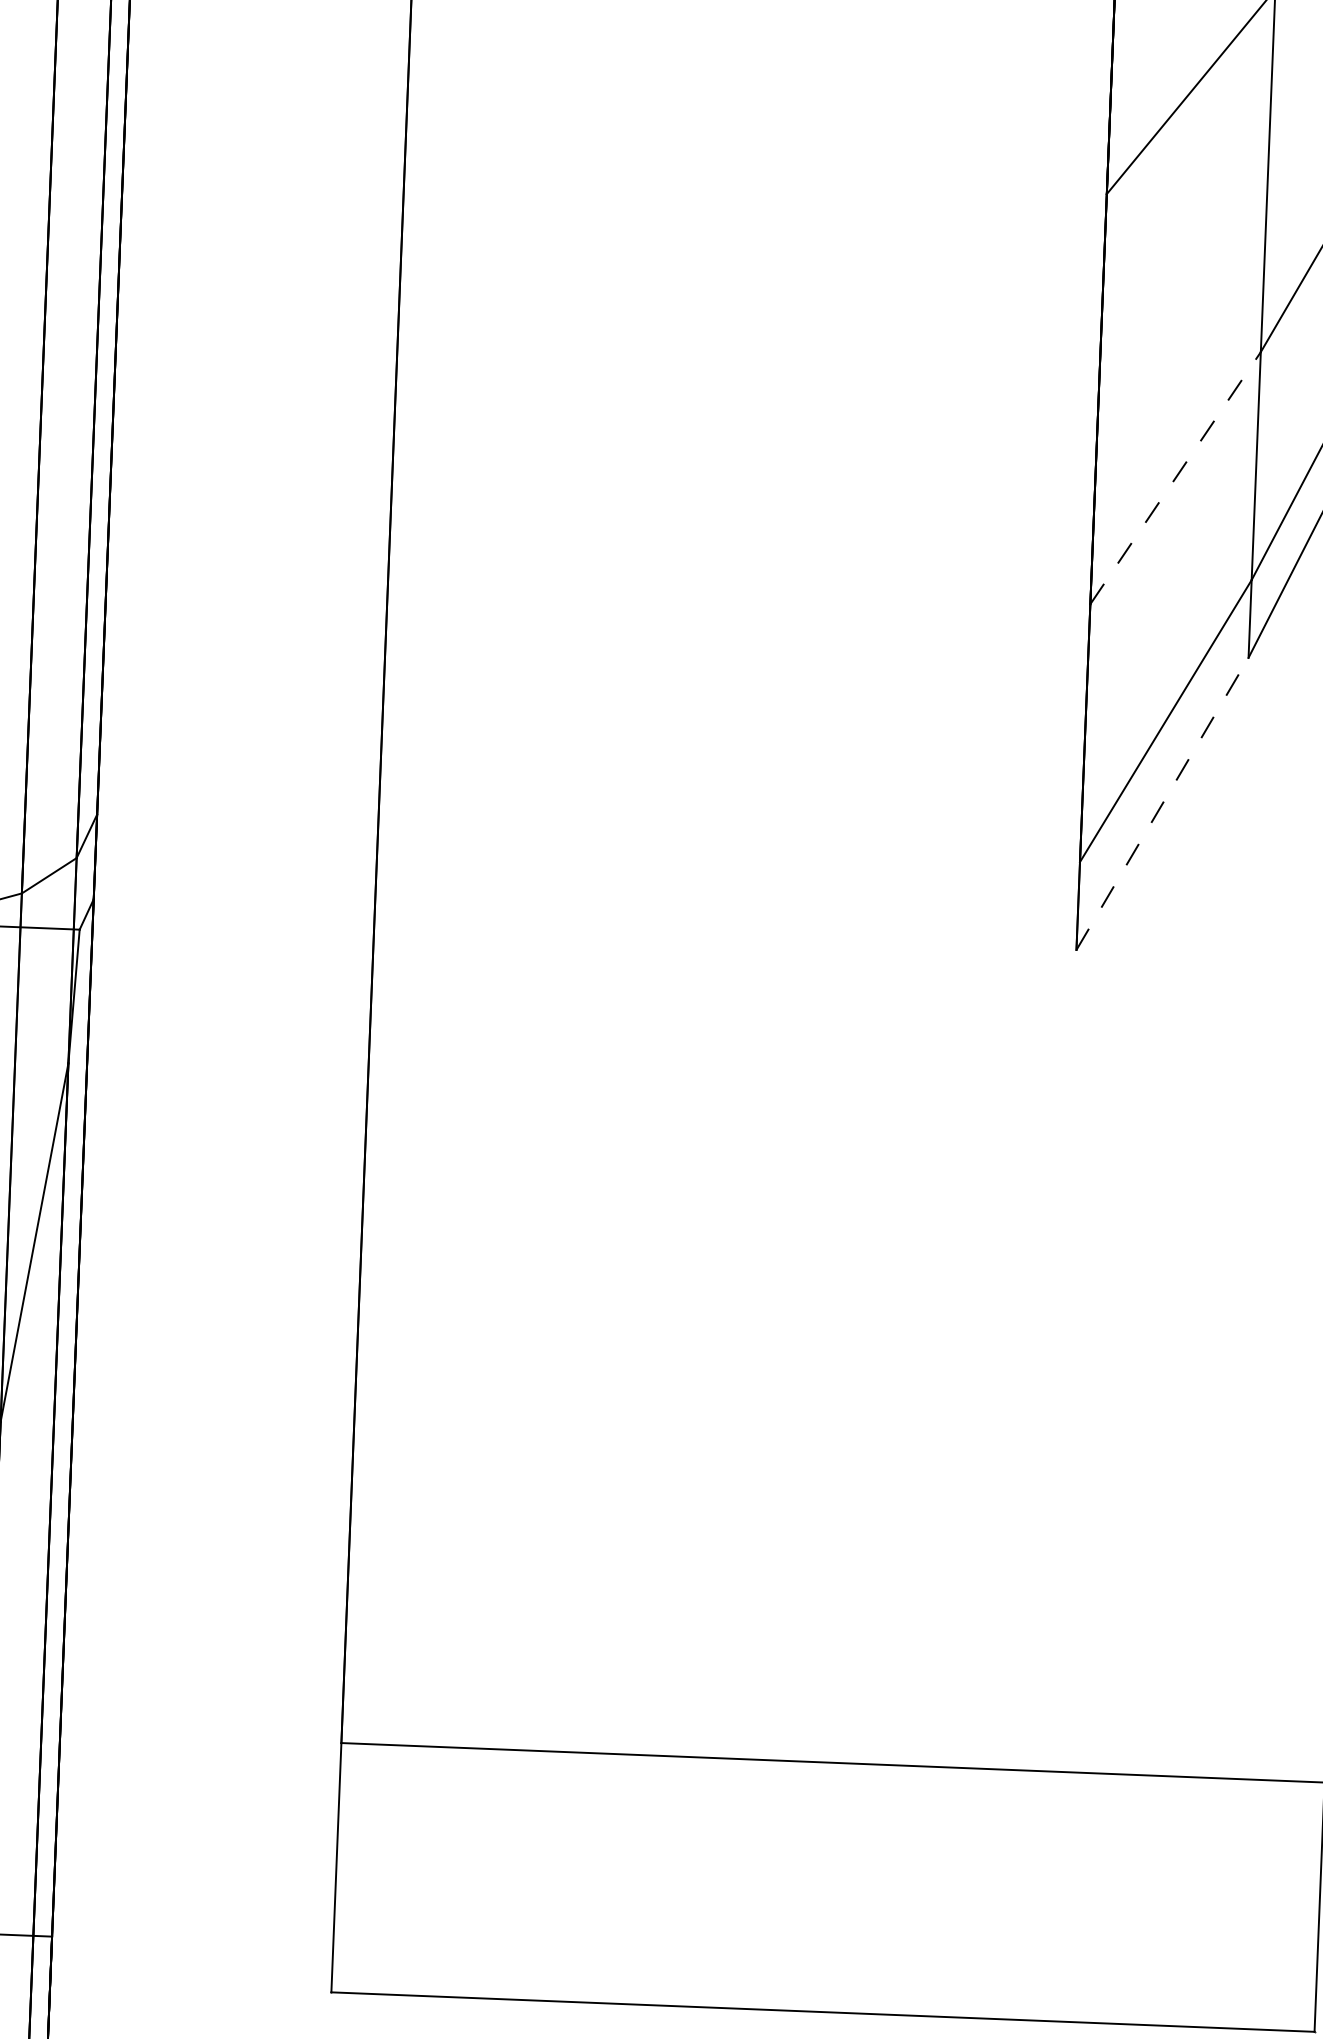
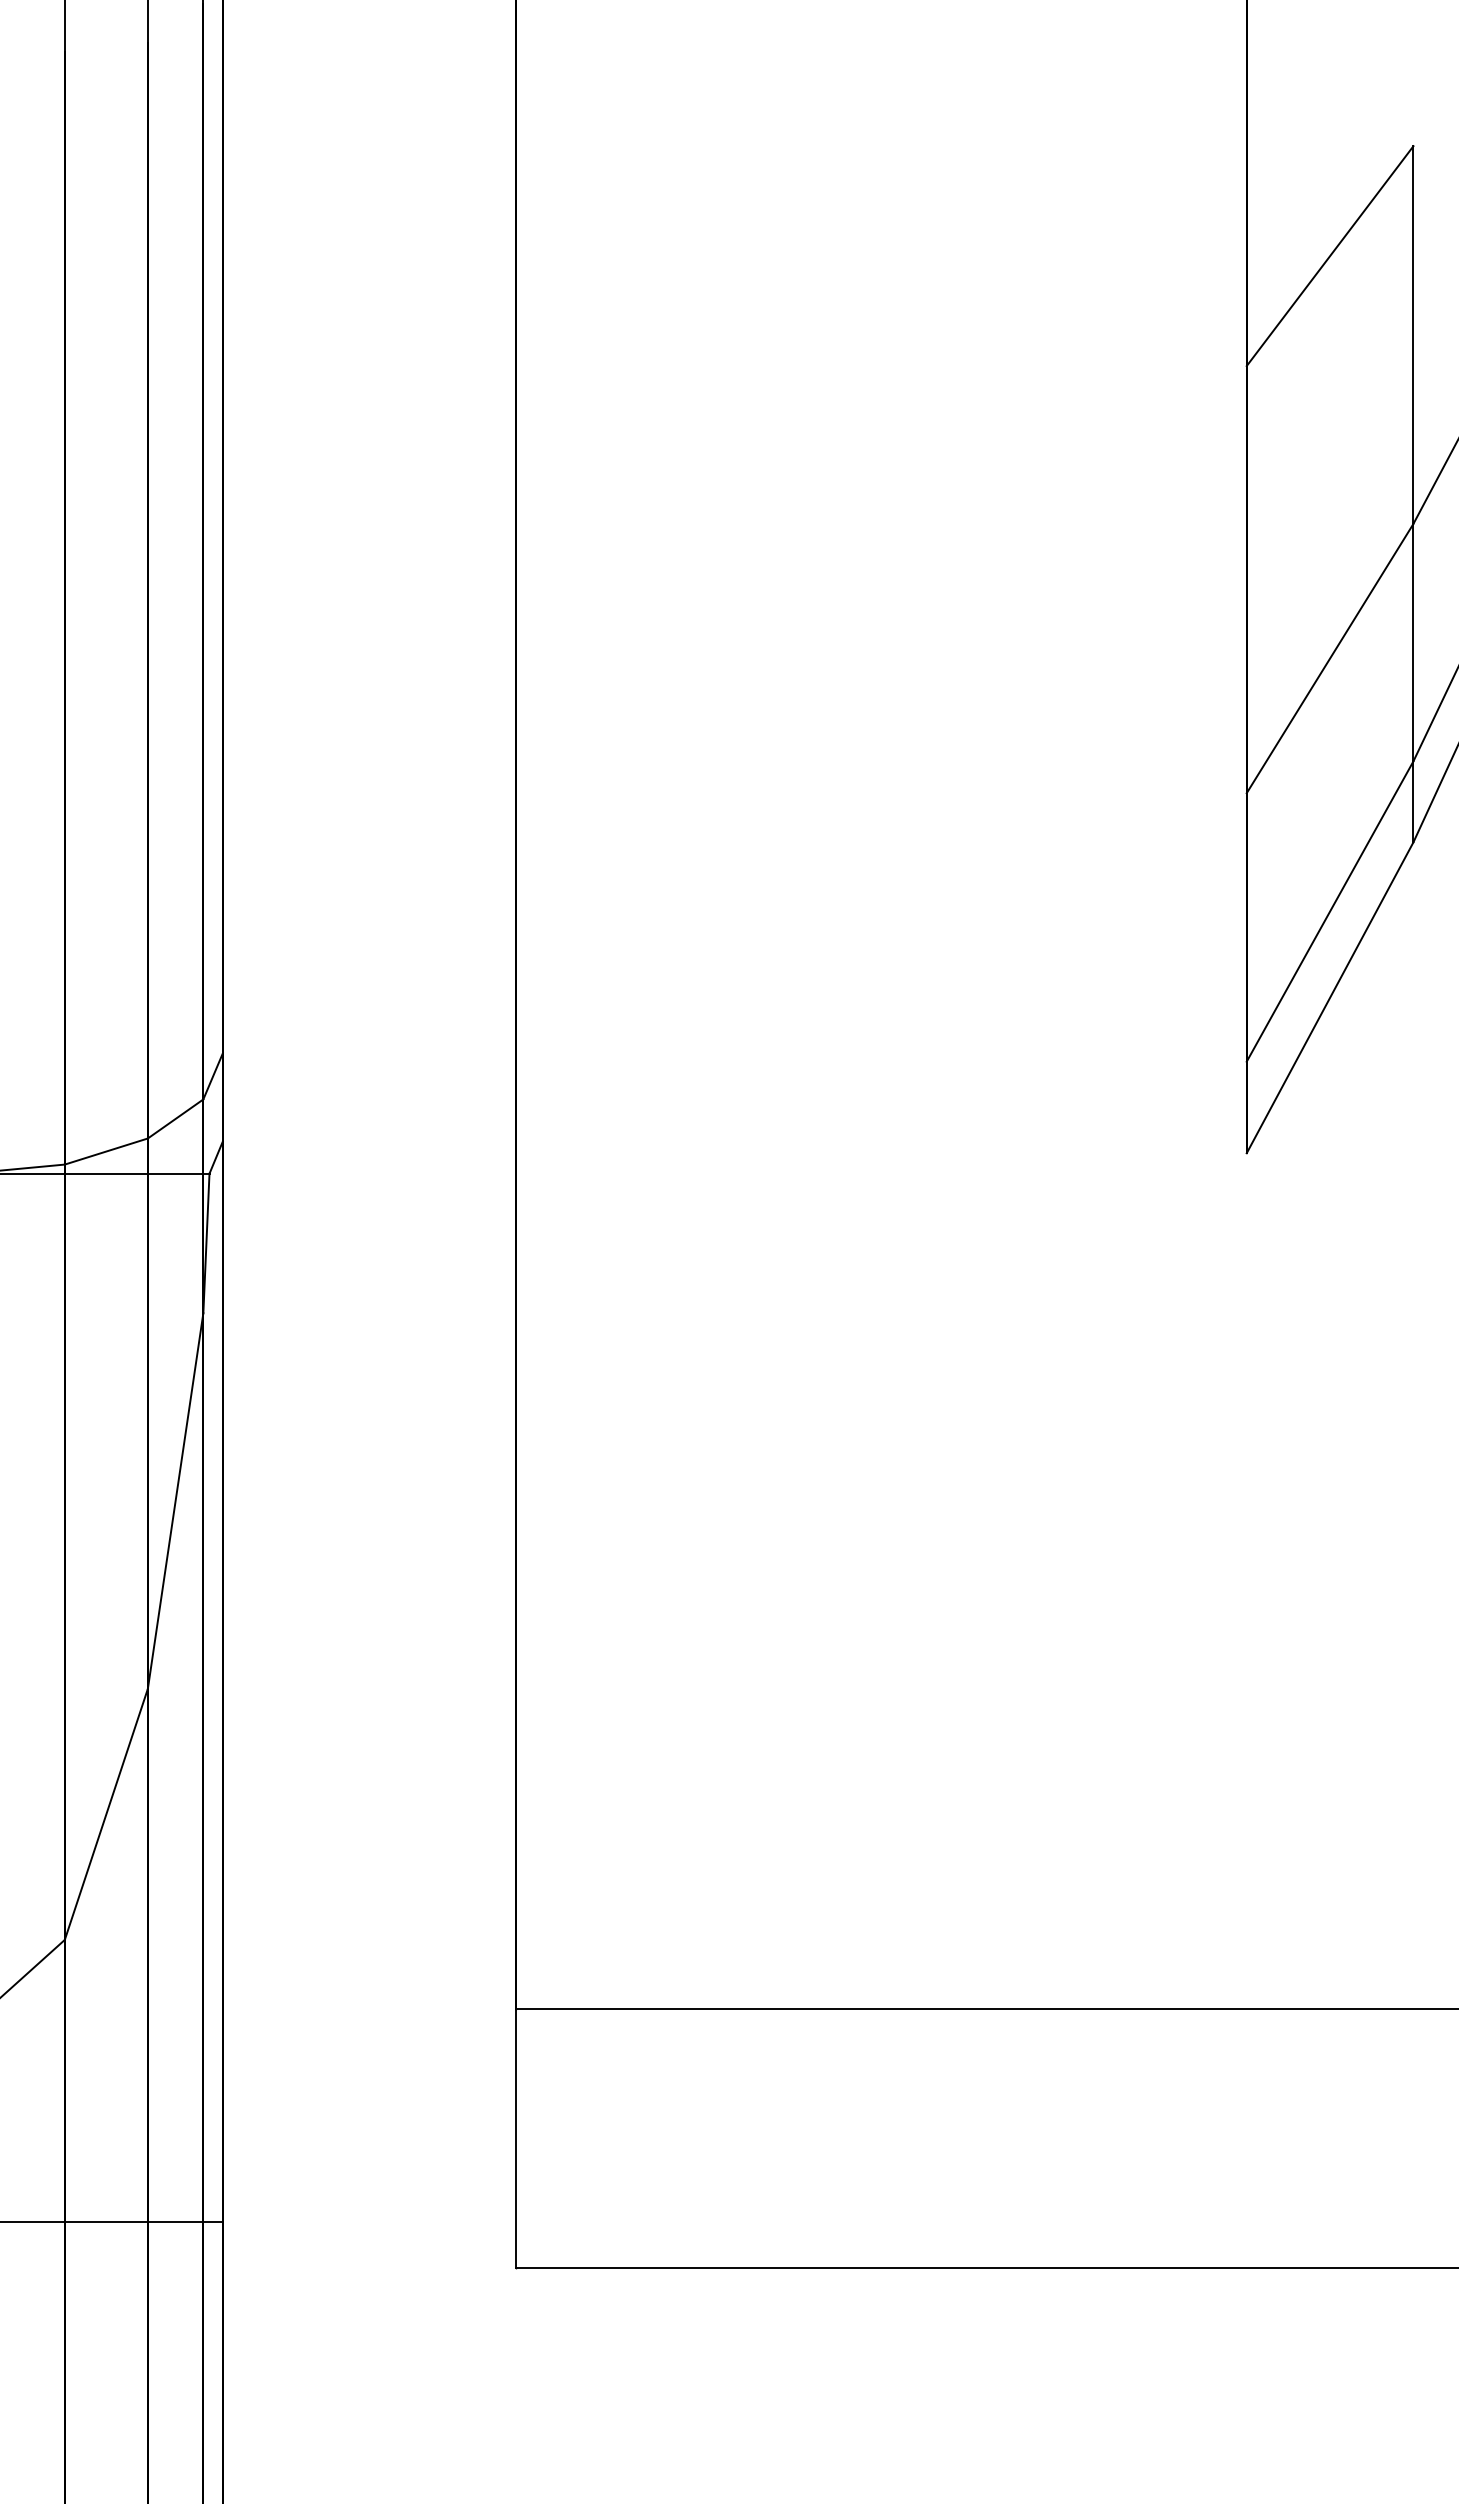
line: (1175, 478) -> (1330, 658), dashed -> solid
line: (1162, 803) -> (1330, 997), dashed -> solid

